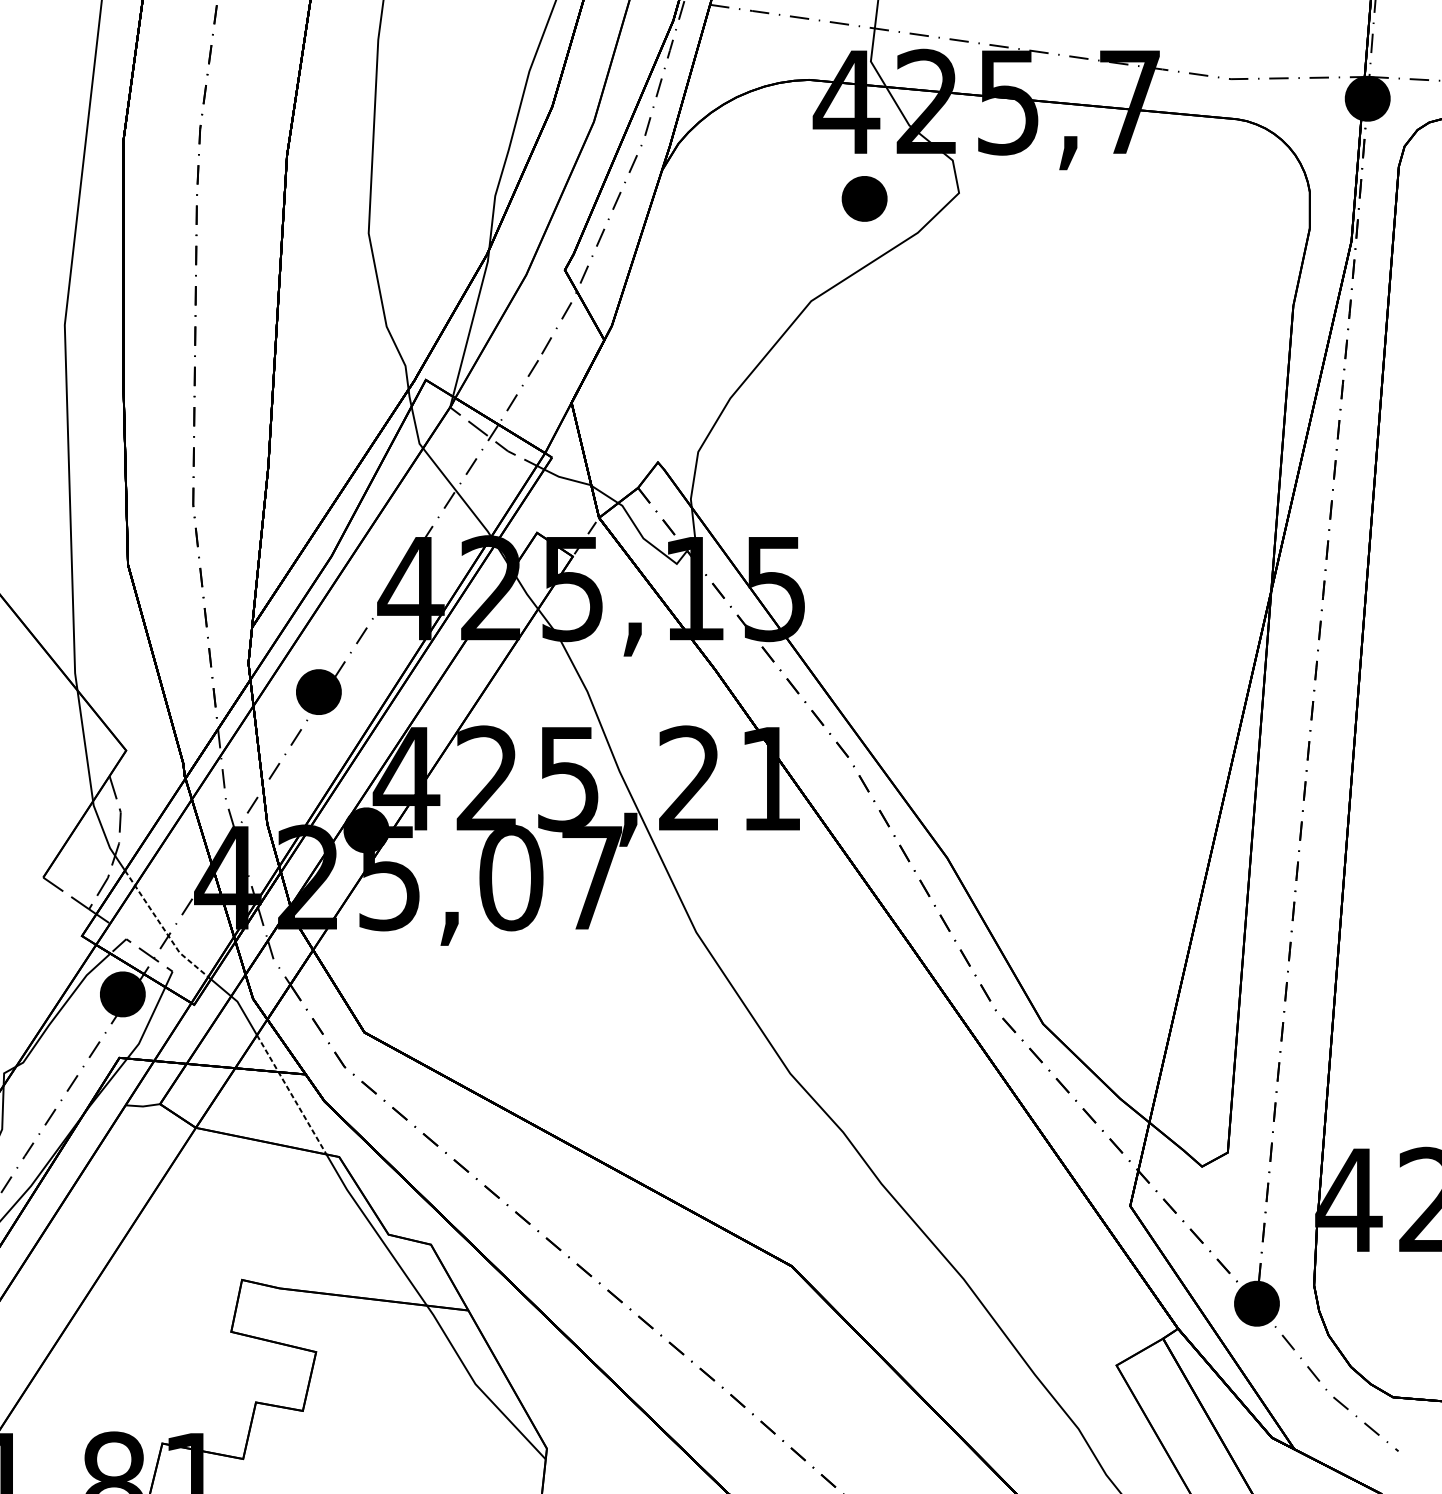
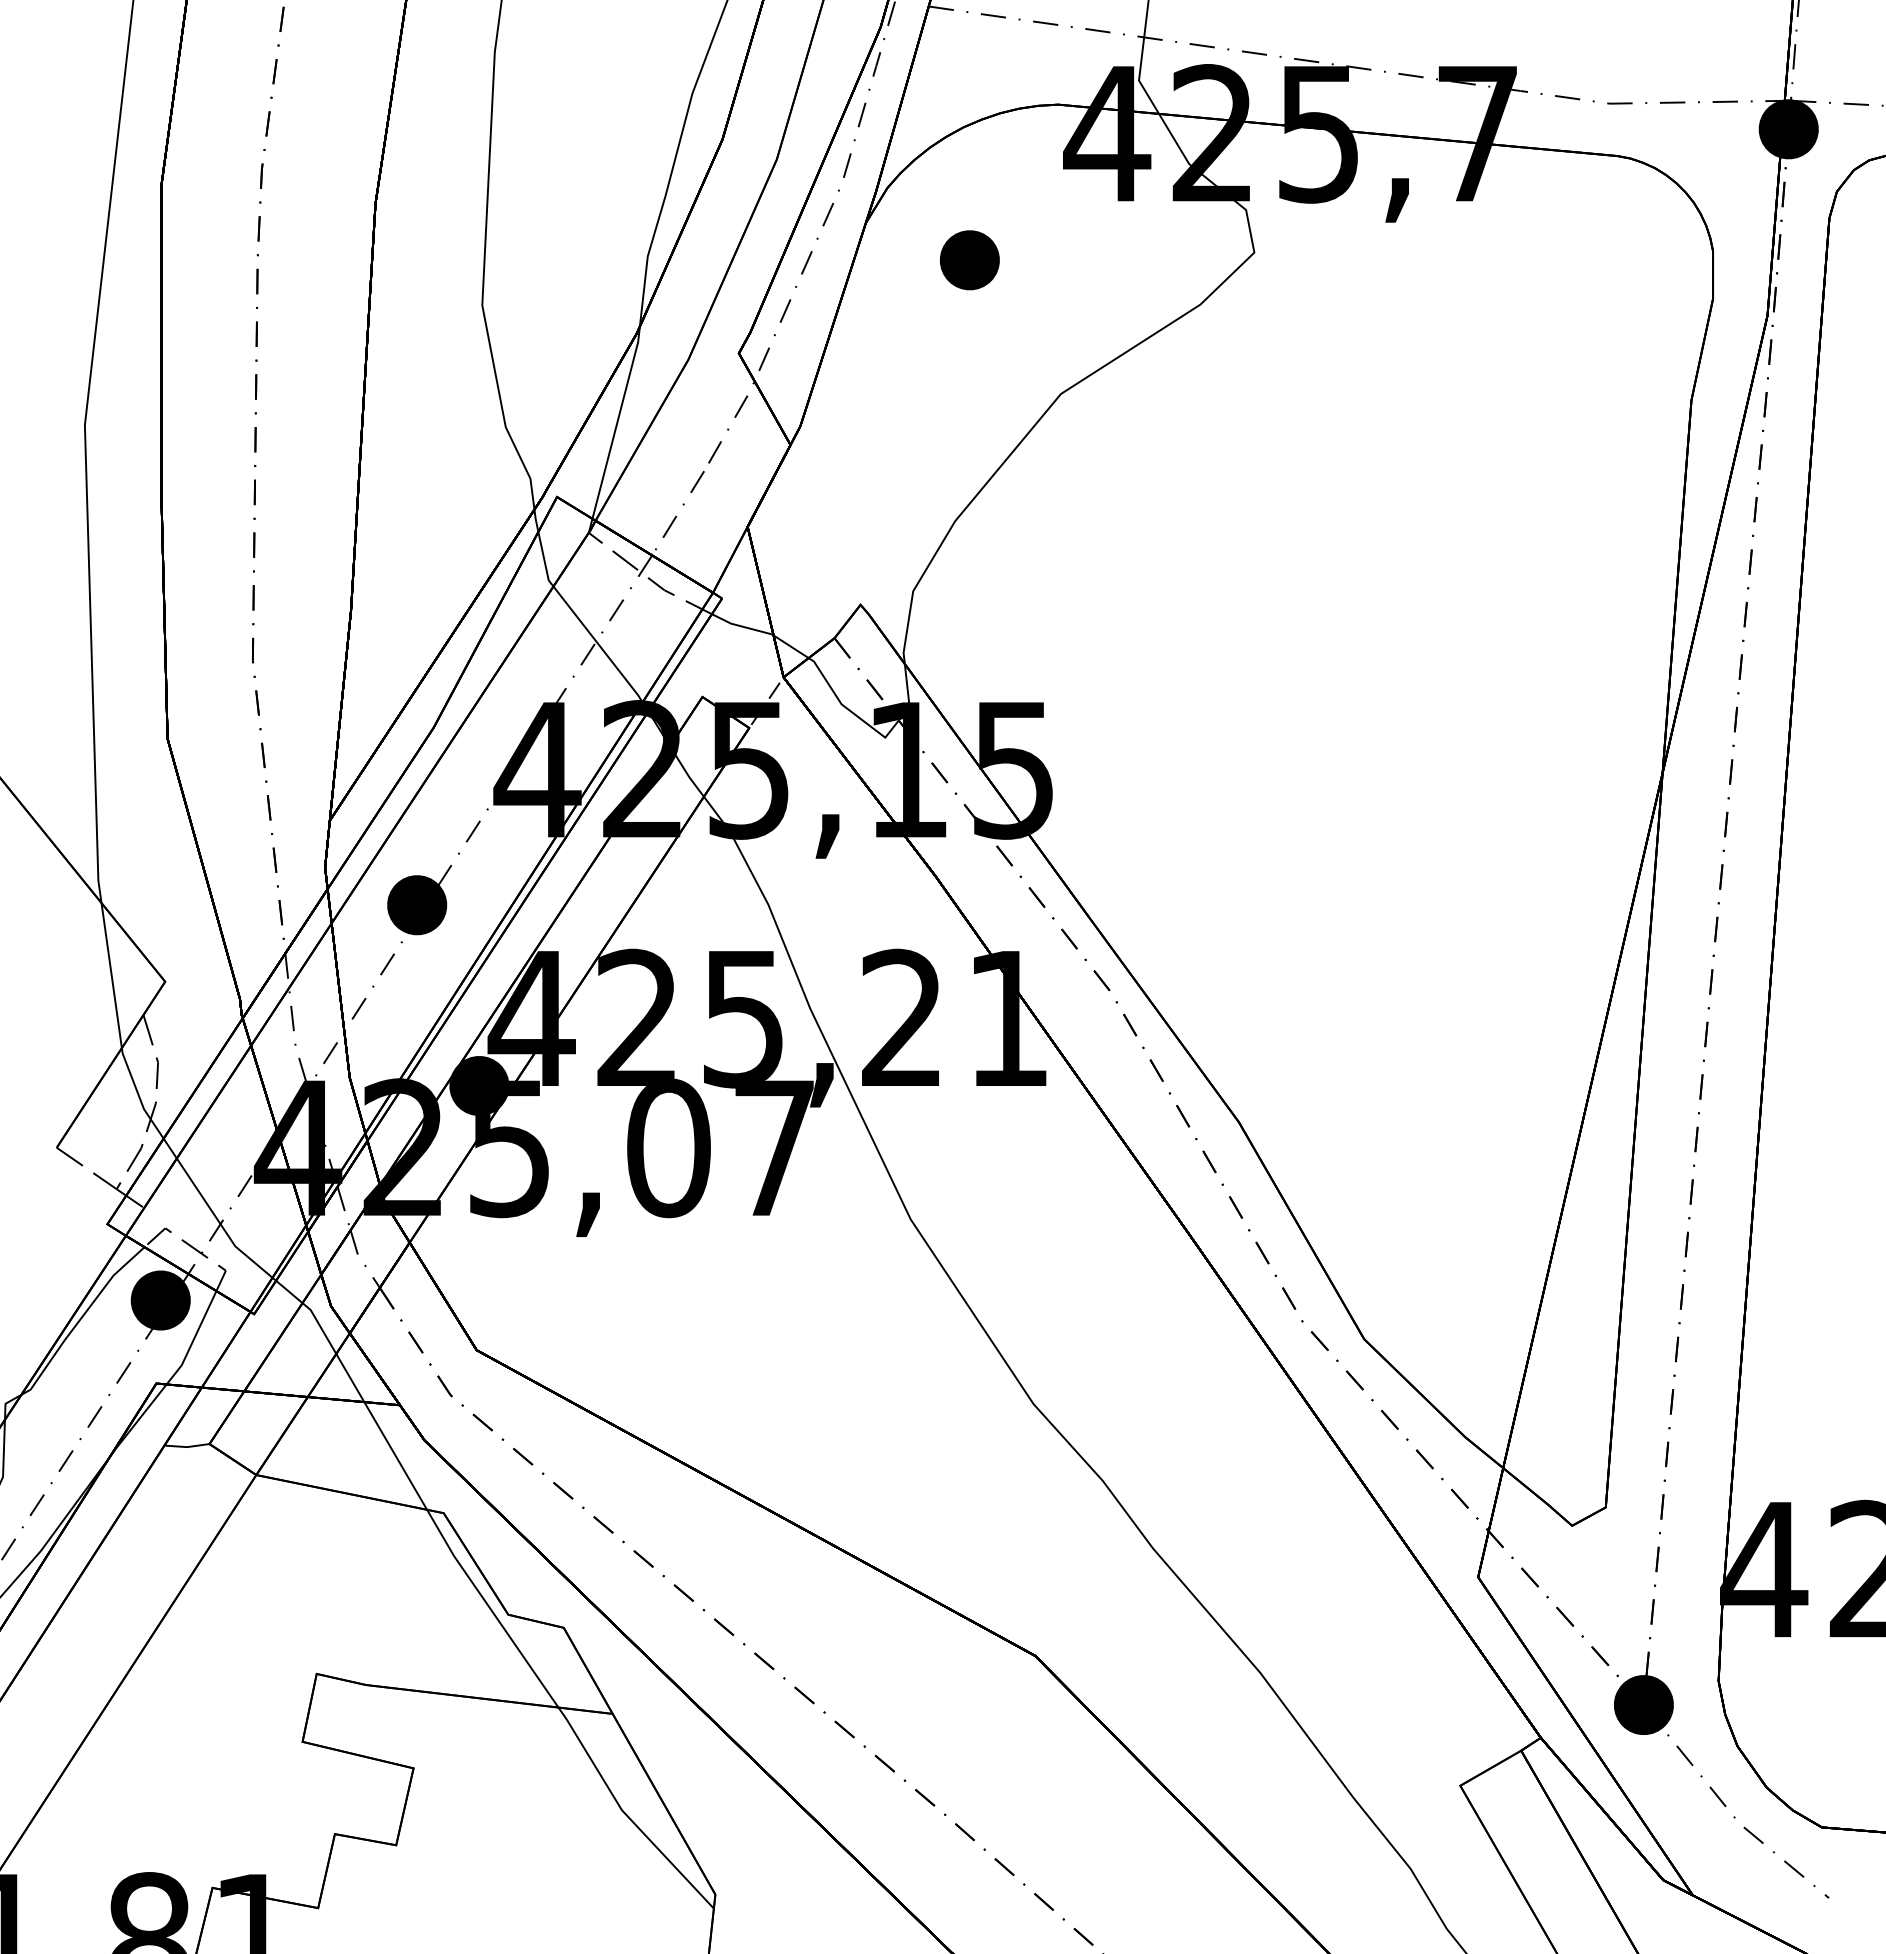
part: (864, 199) -> (969, 260), moved
line: (164, 930) -> (215, 1216), dashed -> solid
line: (291, 1095) -> (381, 1432), dashed -> solid

